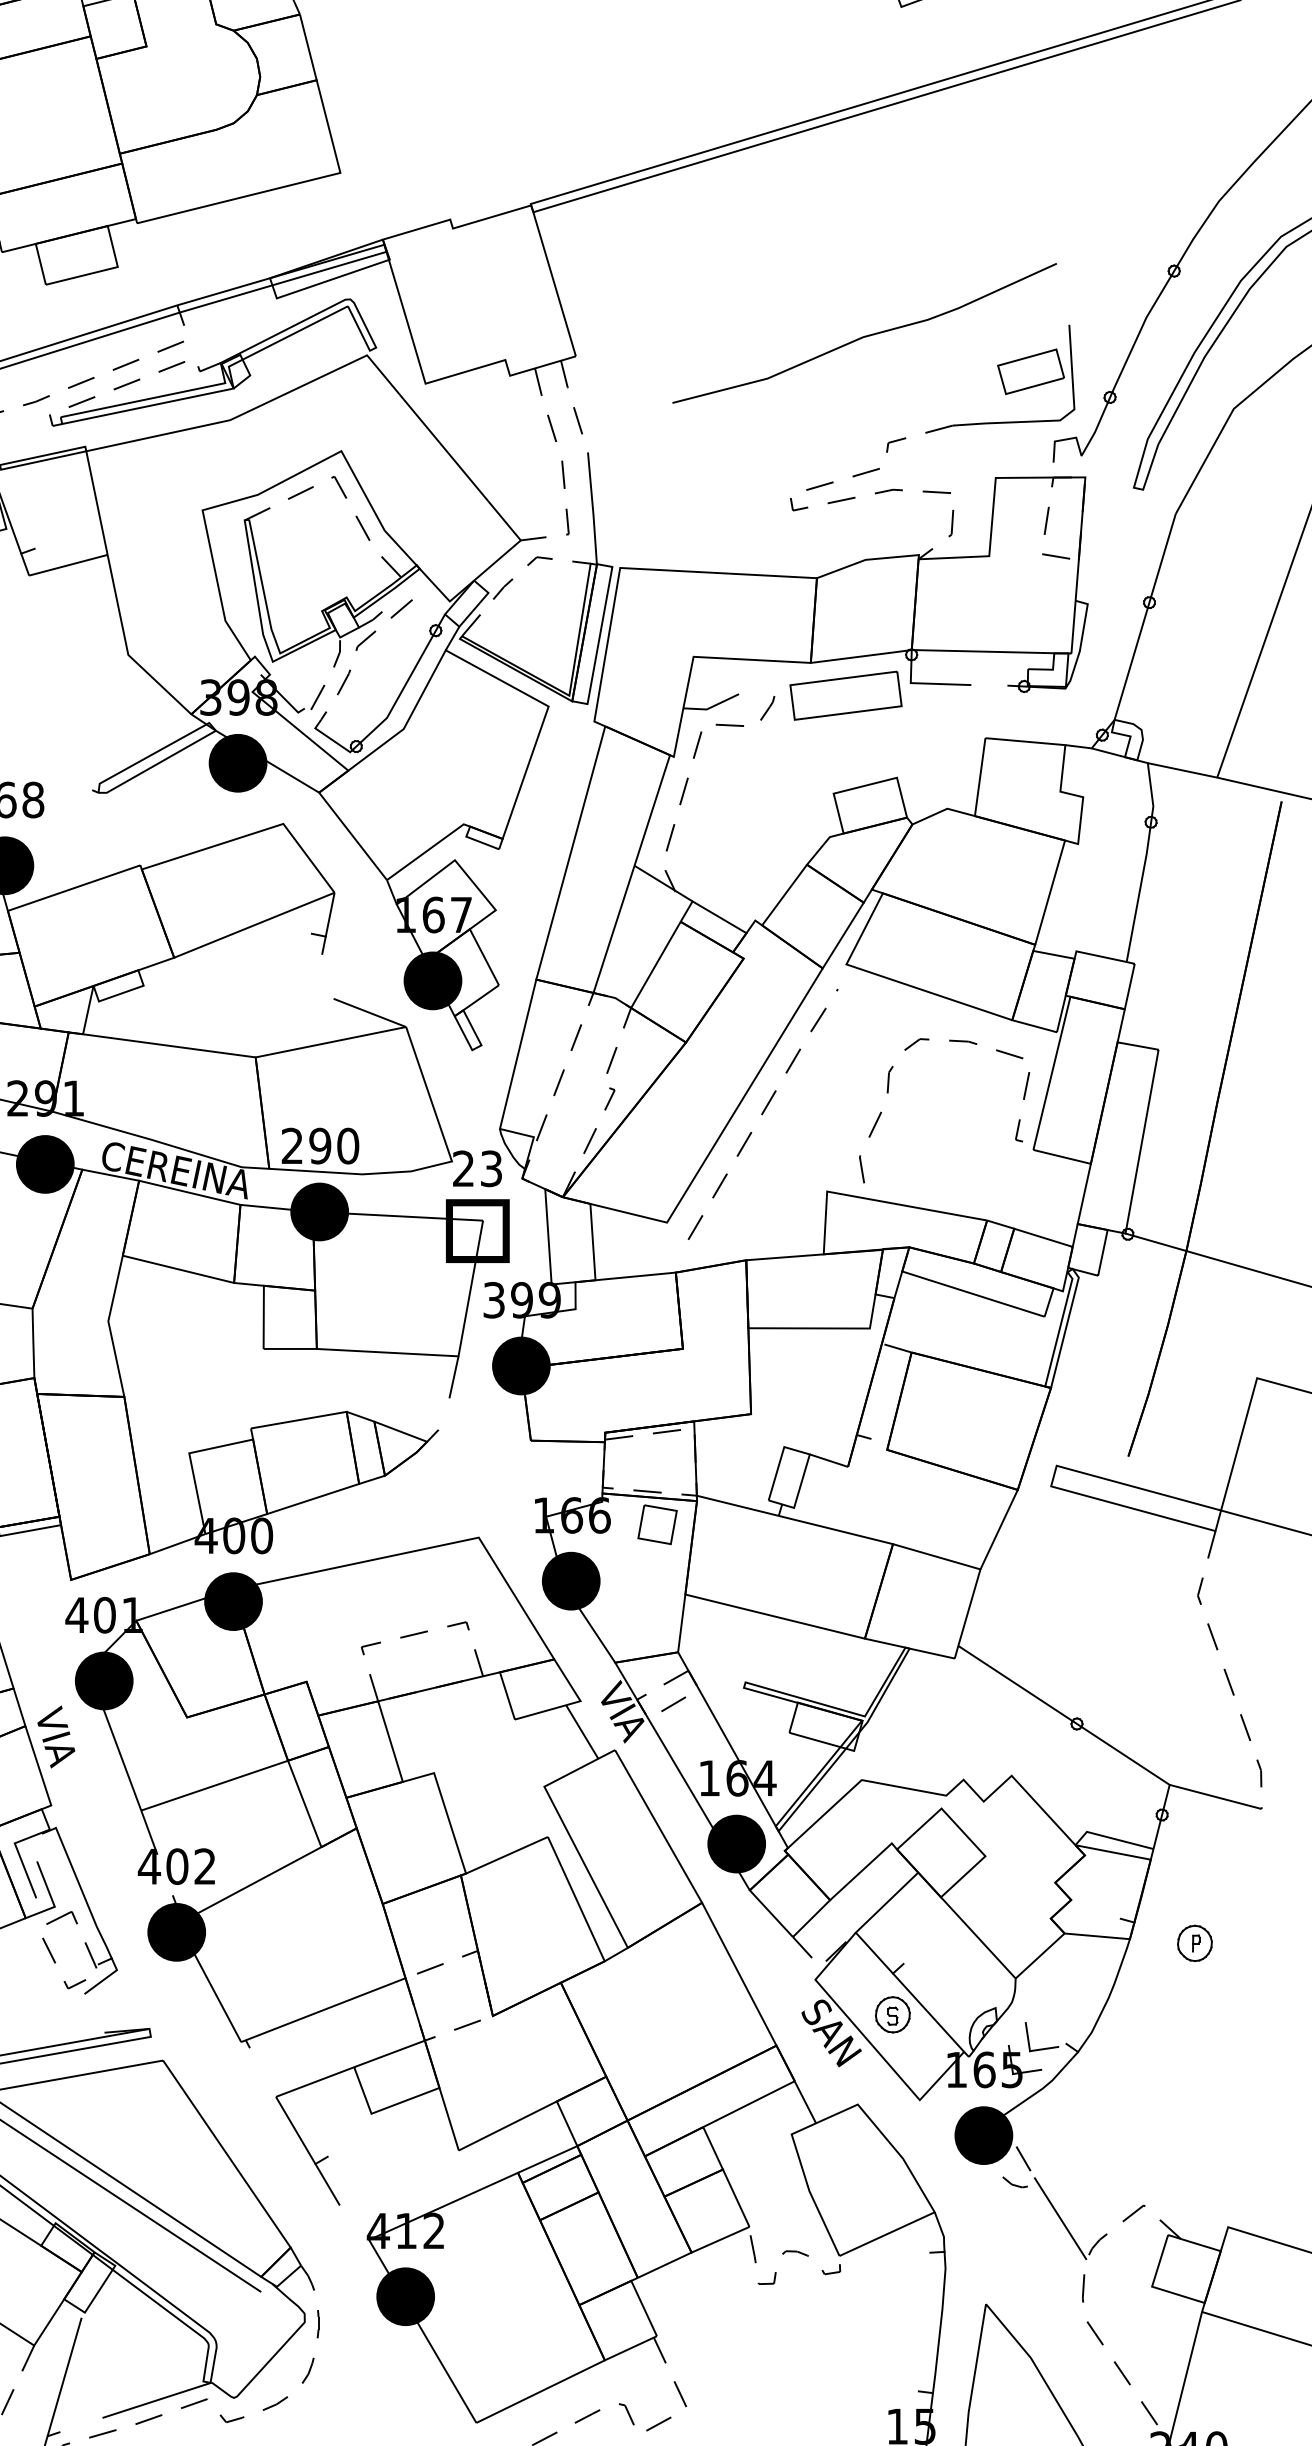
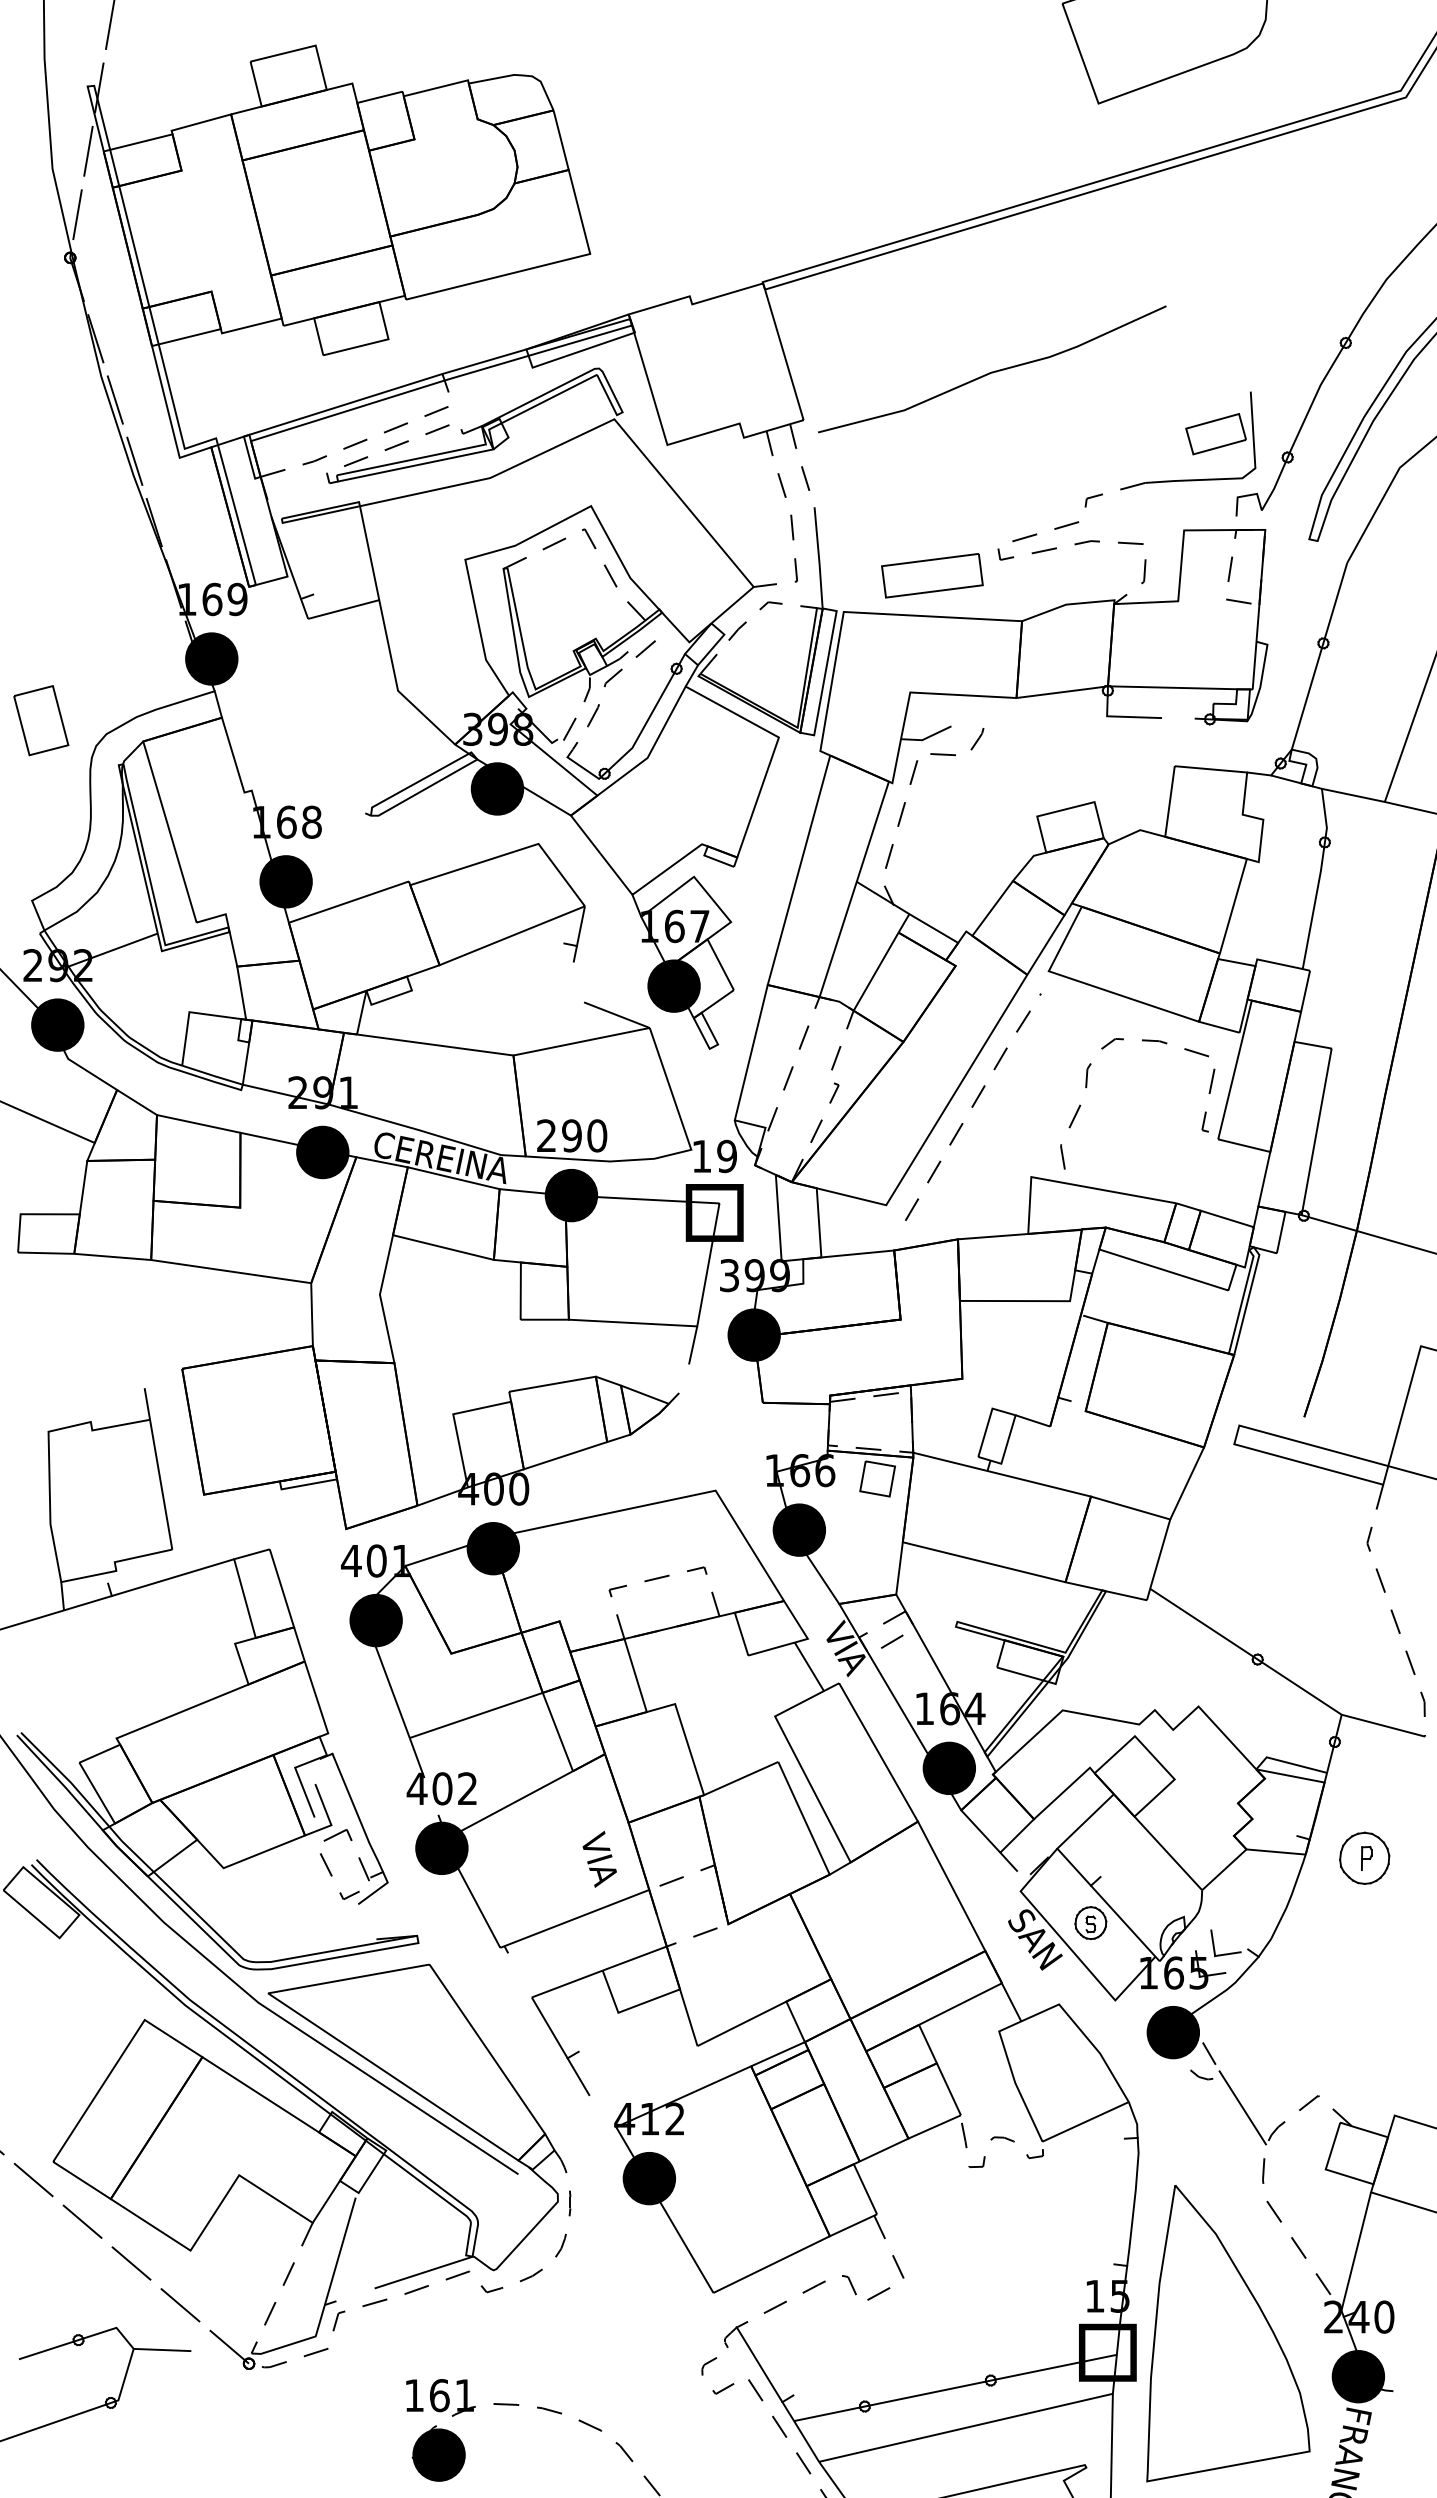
curve: (864, 335) -> (992, 371), moved
part: (846, 695) -> (932, 575), moved
text: (477, 1167) -> (714, 1155), 23 -> 19
text: (56, 1737) -> (599, 1859), moved
part: (1194, 1943) -> (1364, 1858), size x1.6

